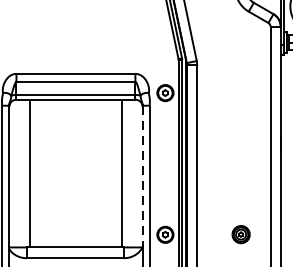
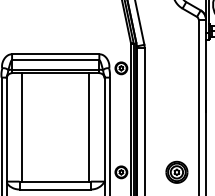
line: (142, 177) -> (104, 130), dashed -> solid
part: (240, 233) -> (176, 171), size x1.67

